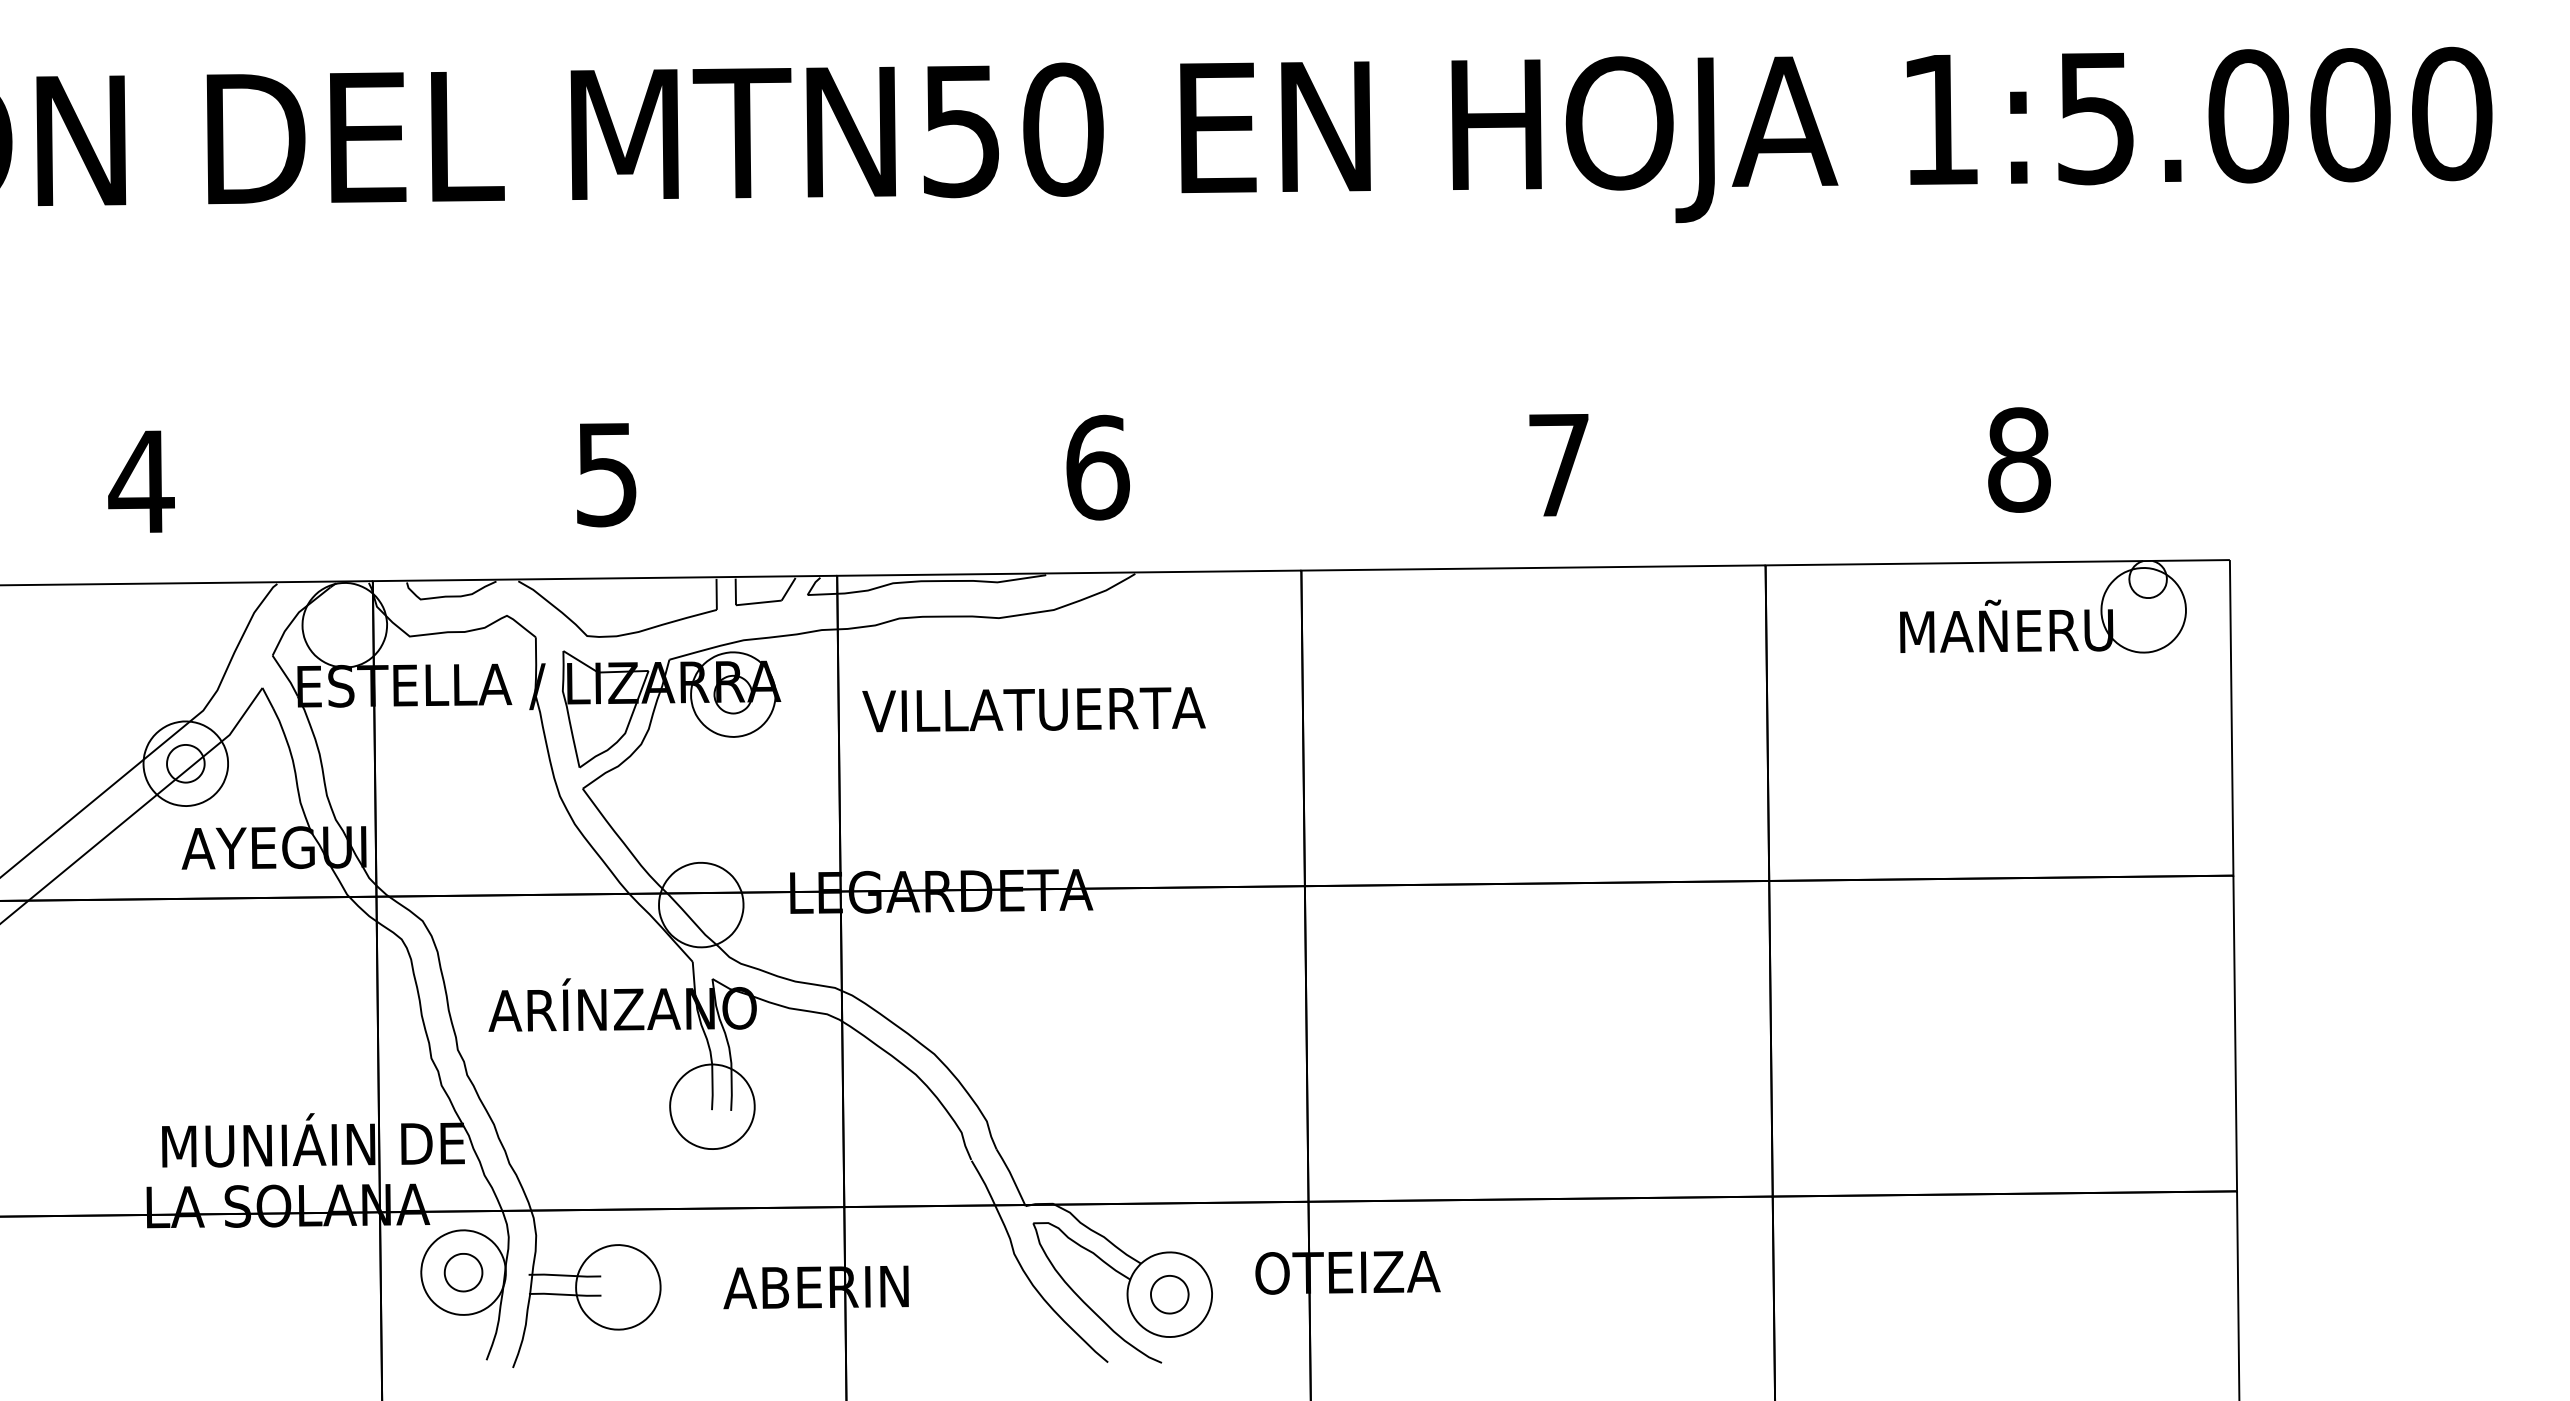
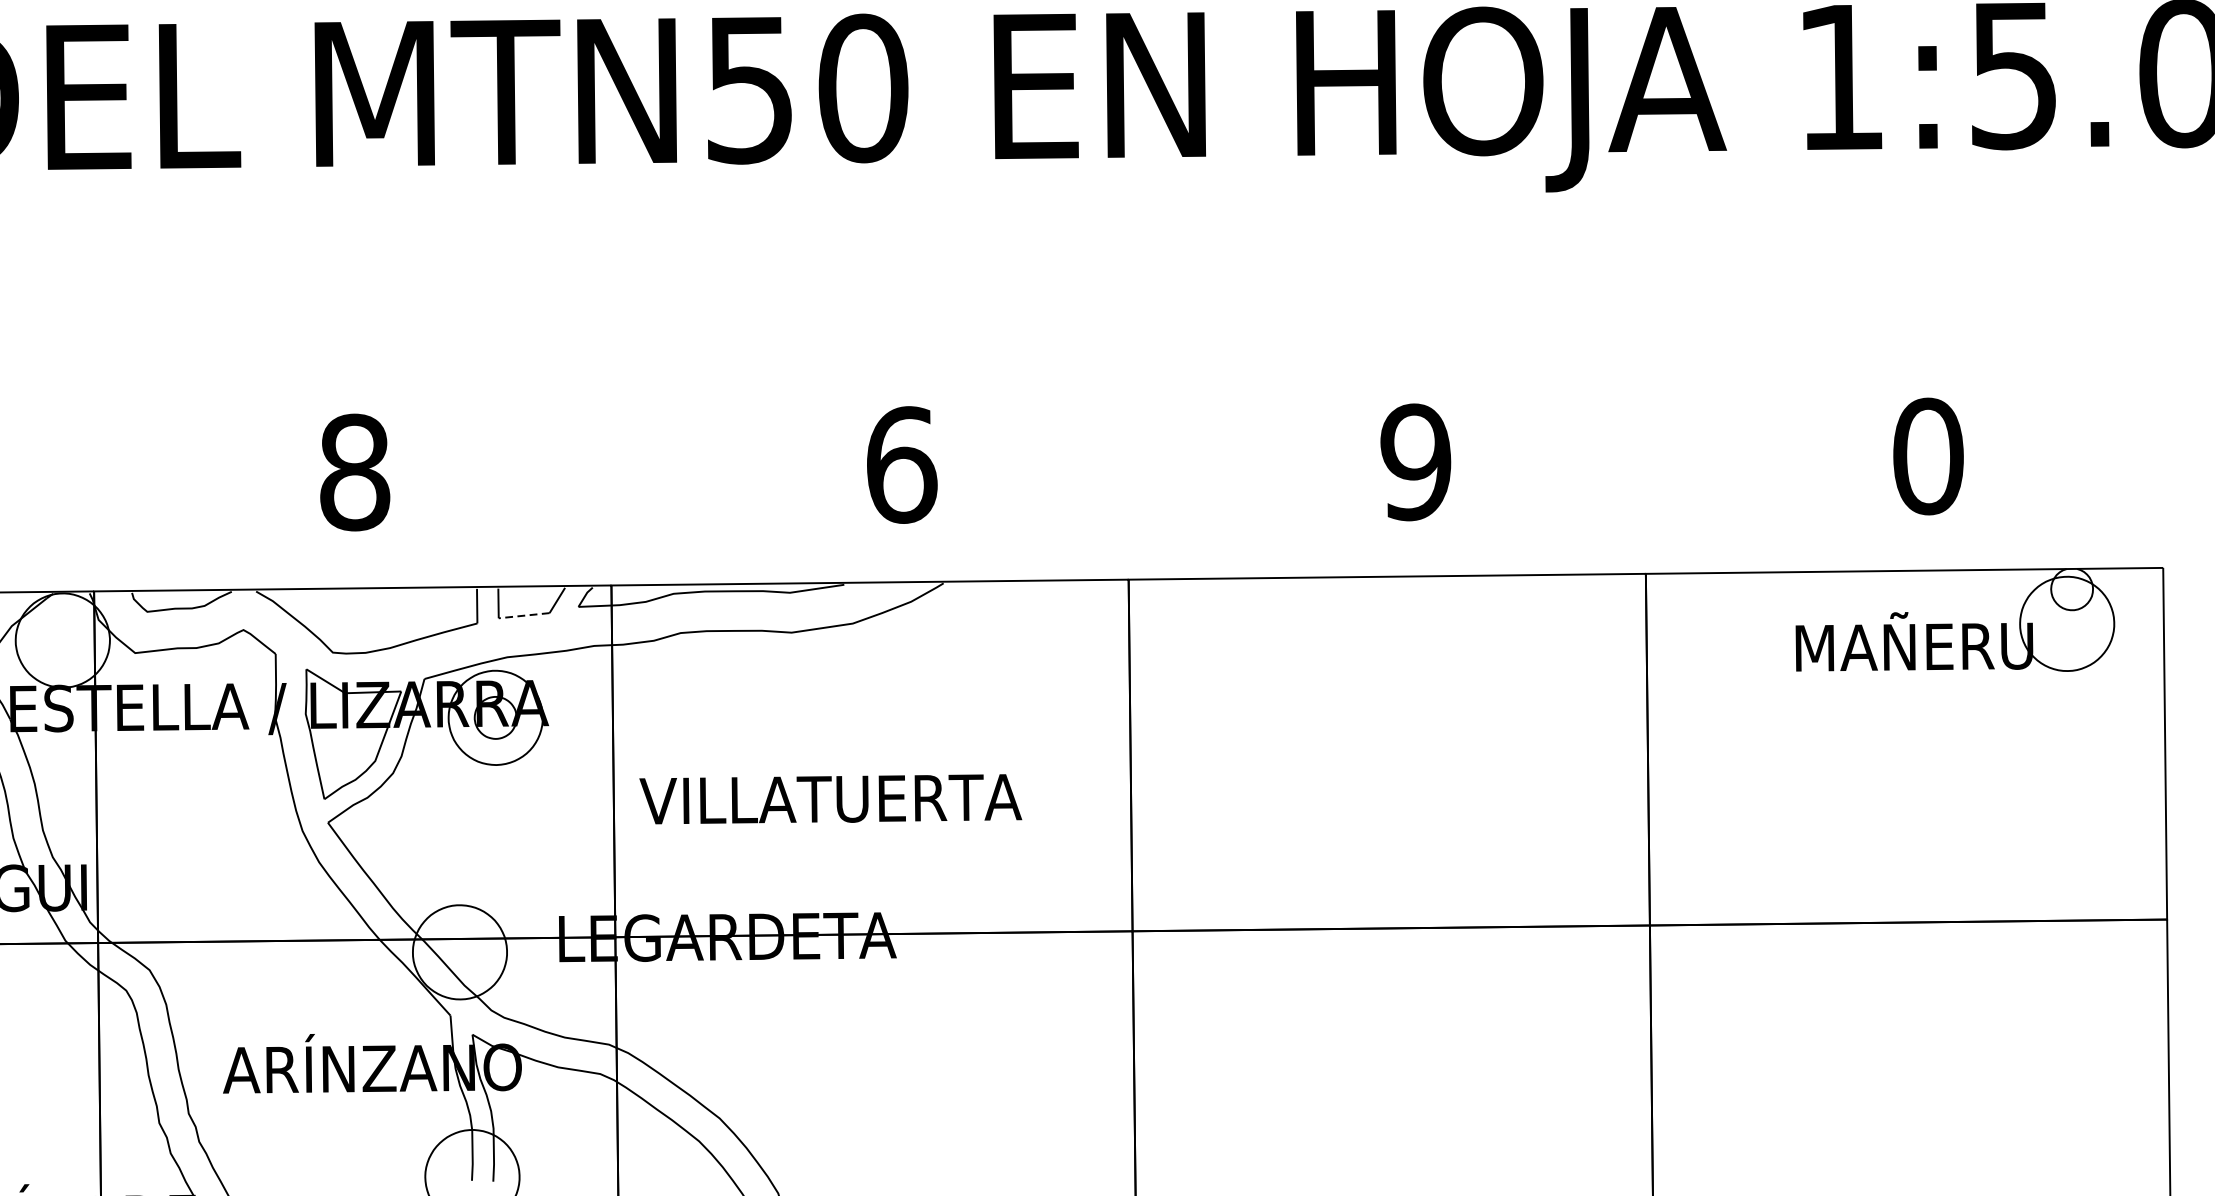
text: (2018, 459) -> (1927, 455), 8 -> 0
text: (1558, 465) -> (1415, 462), 7 -> 9
text: (606, 474) -> (354, 472), 5 -> 8
line: (758, 602) -> (523, 615), solid -> dashed
text: (1033, 709) -> (830, 799), moved

